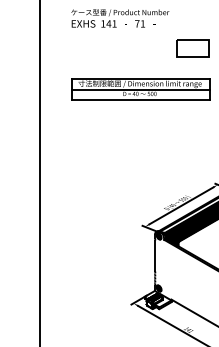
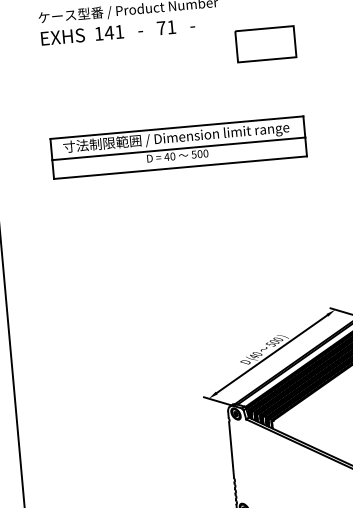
part: (192, 48) -> (264, 44), moved

